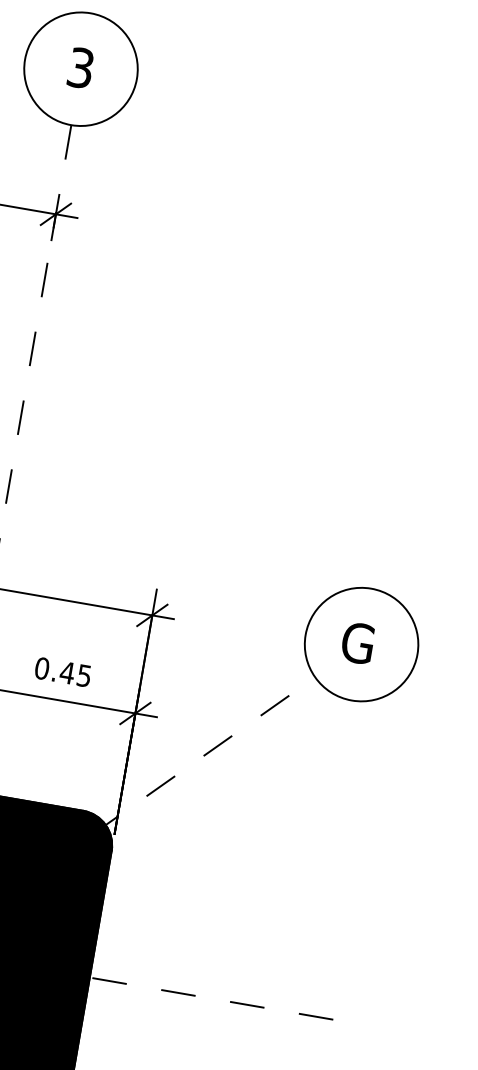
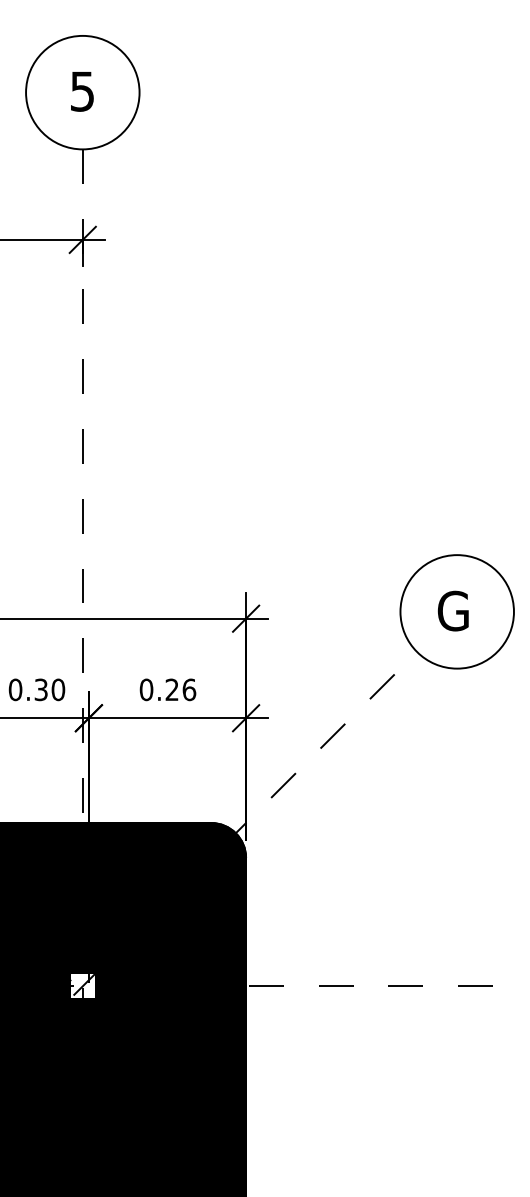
text: (80, 68) -> (82, 91), 3 -> 5
text: (75, 674) -> (180, 689), 0.45 -> 0.26

